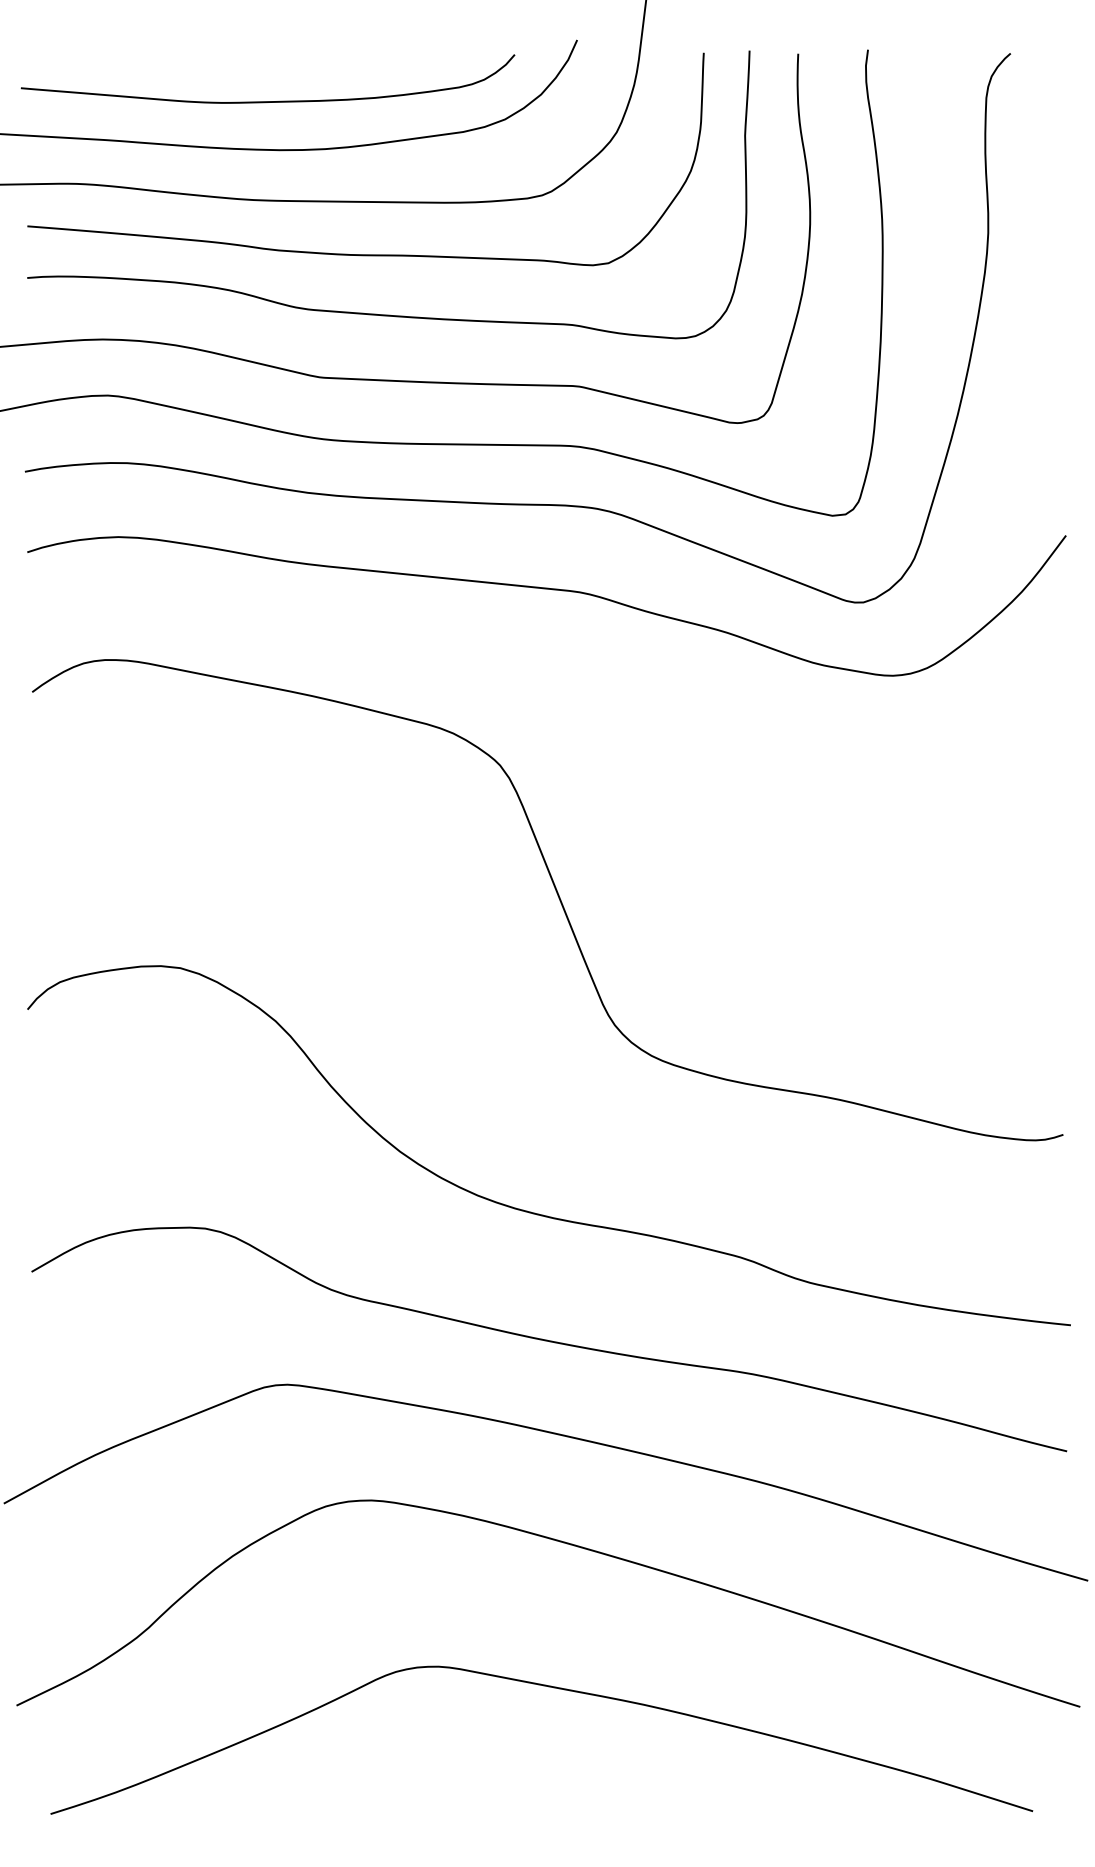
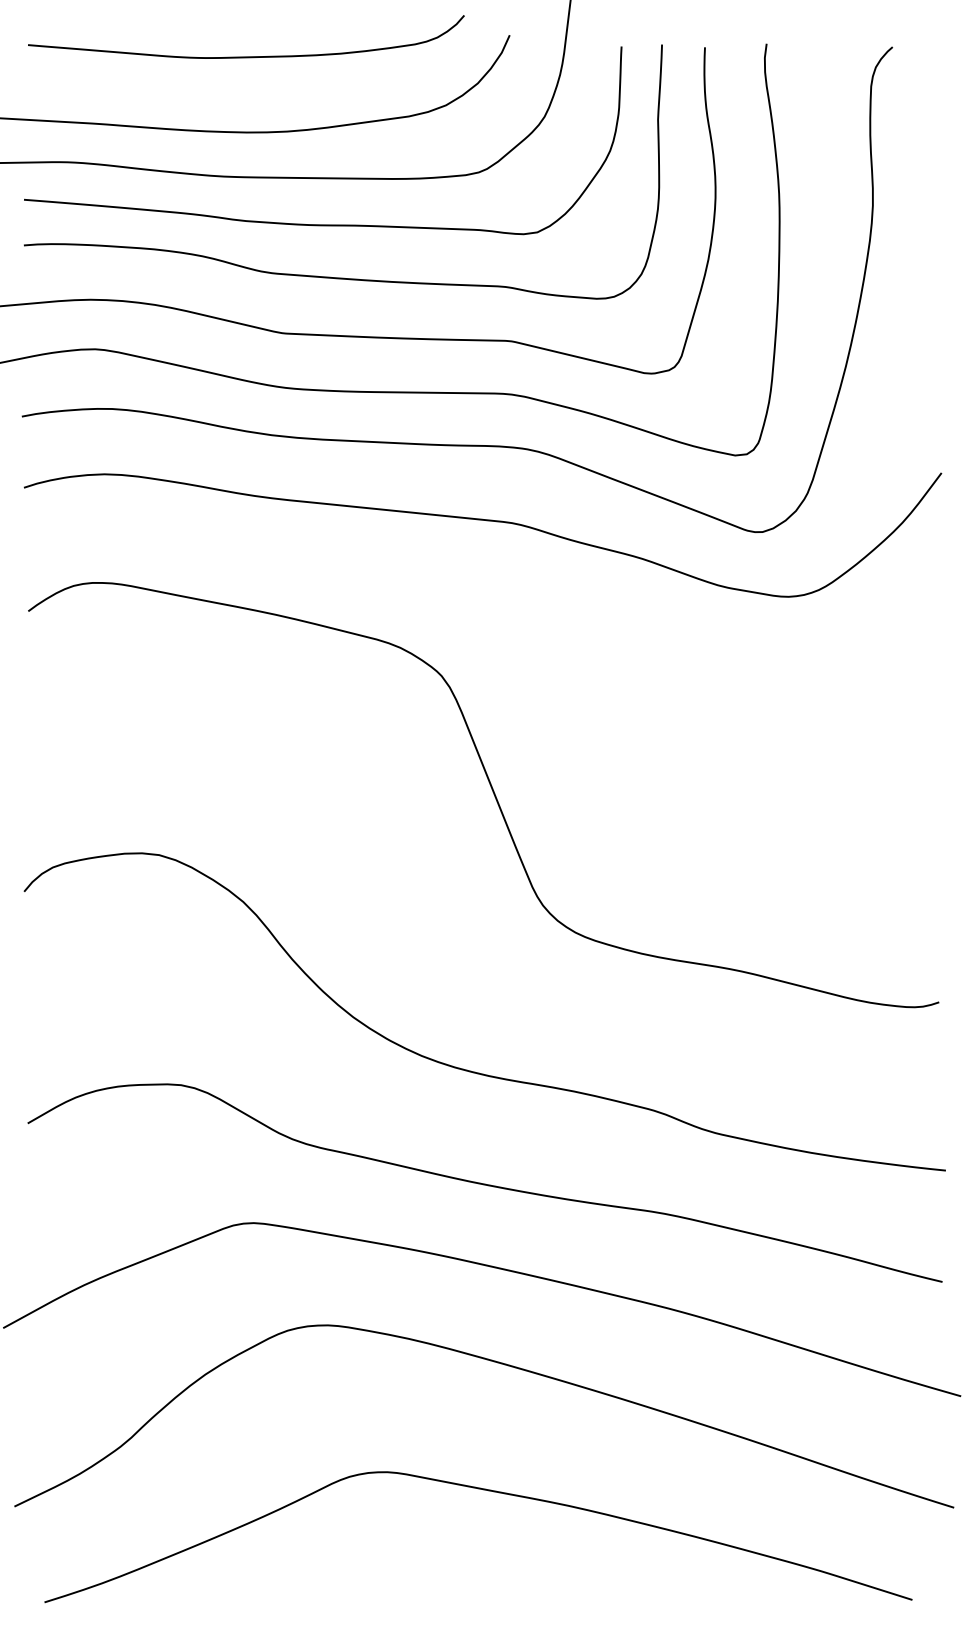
curve: (267, 101) -> (245, 56), moved

